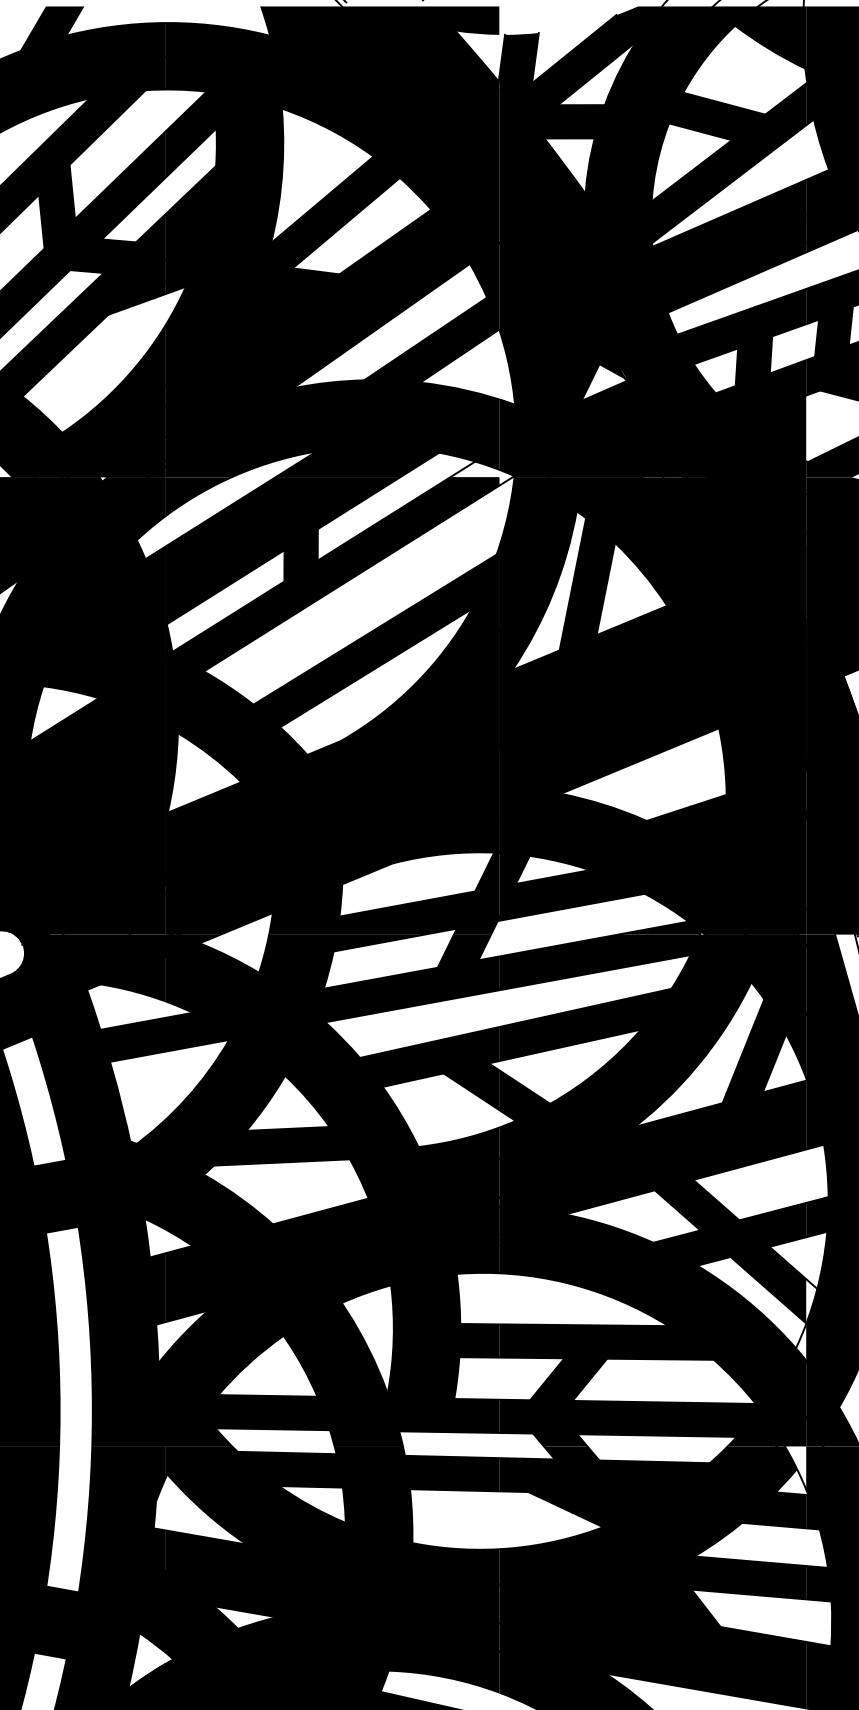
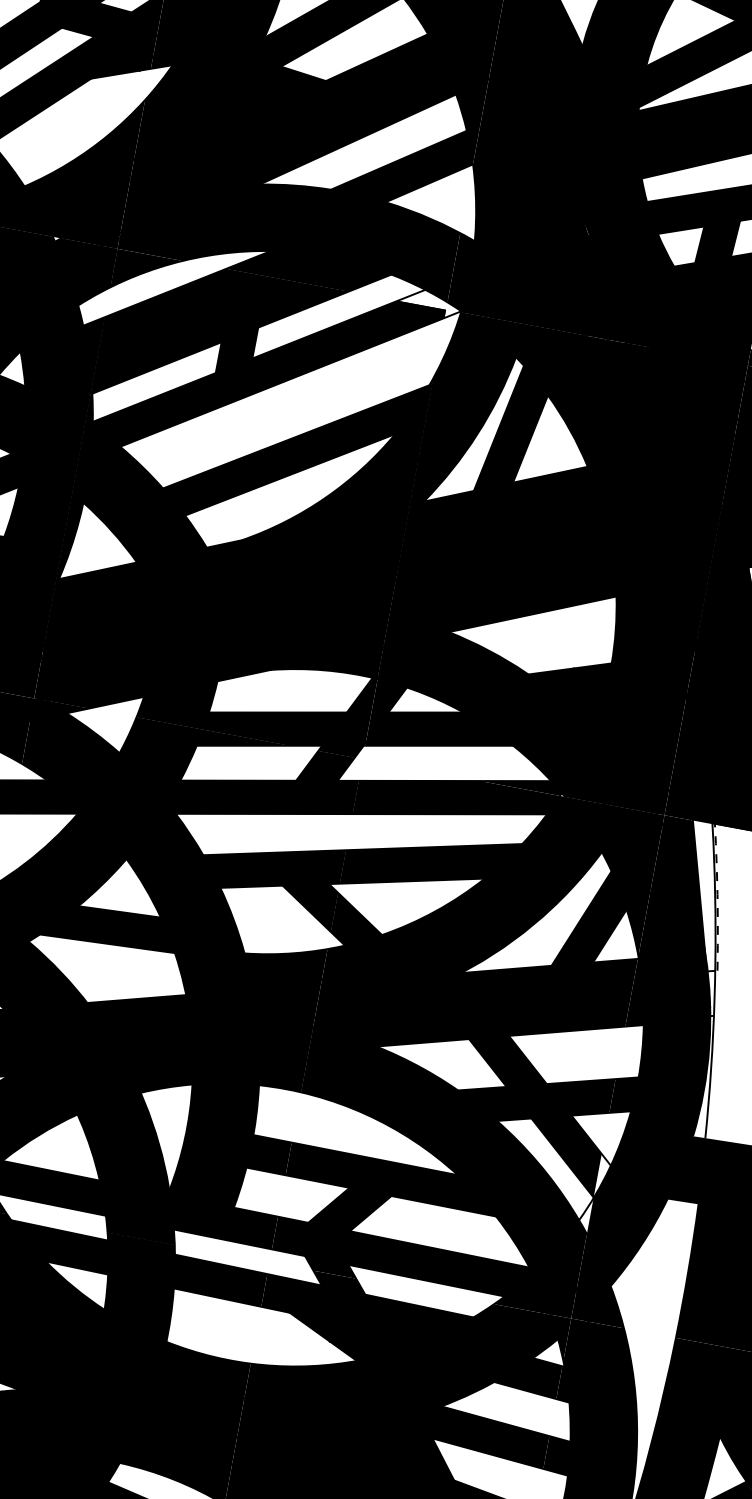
fill: (603, 382) -> (565, 235), added
fill: (795, 1467) -> (556, 1337), added

